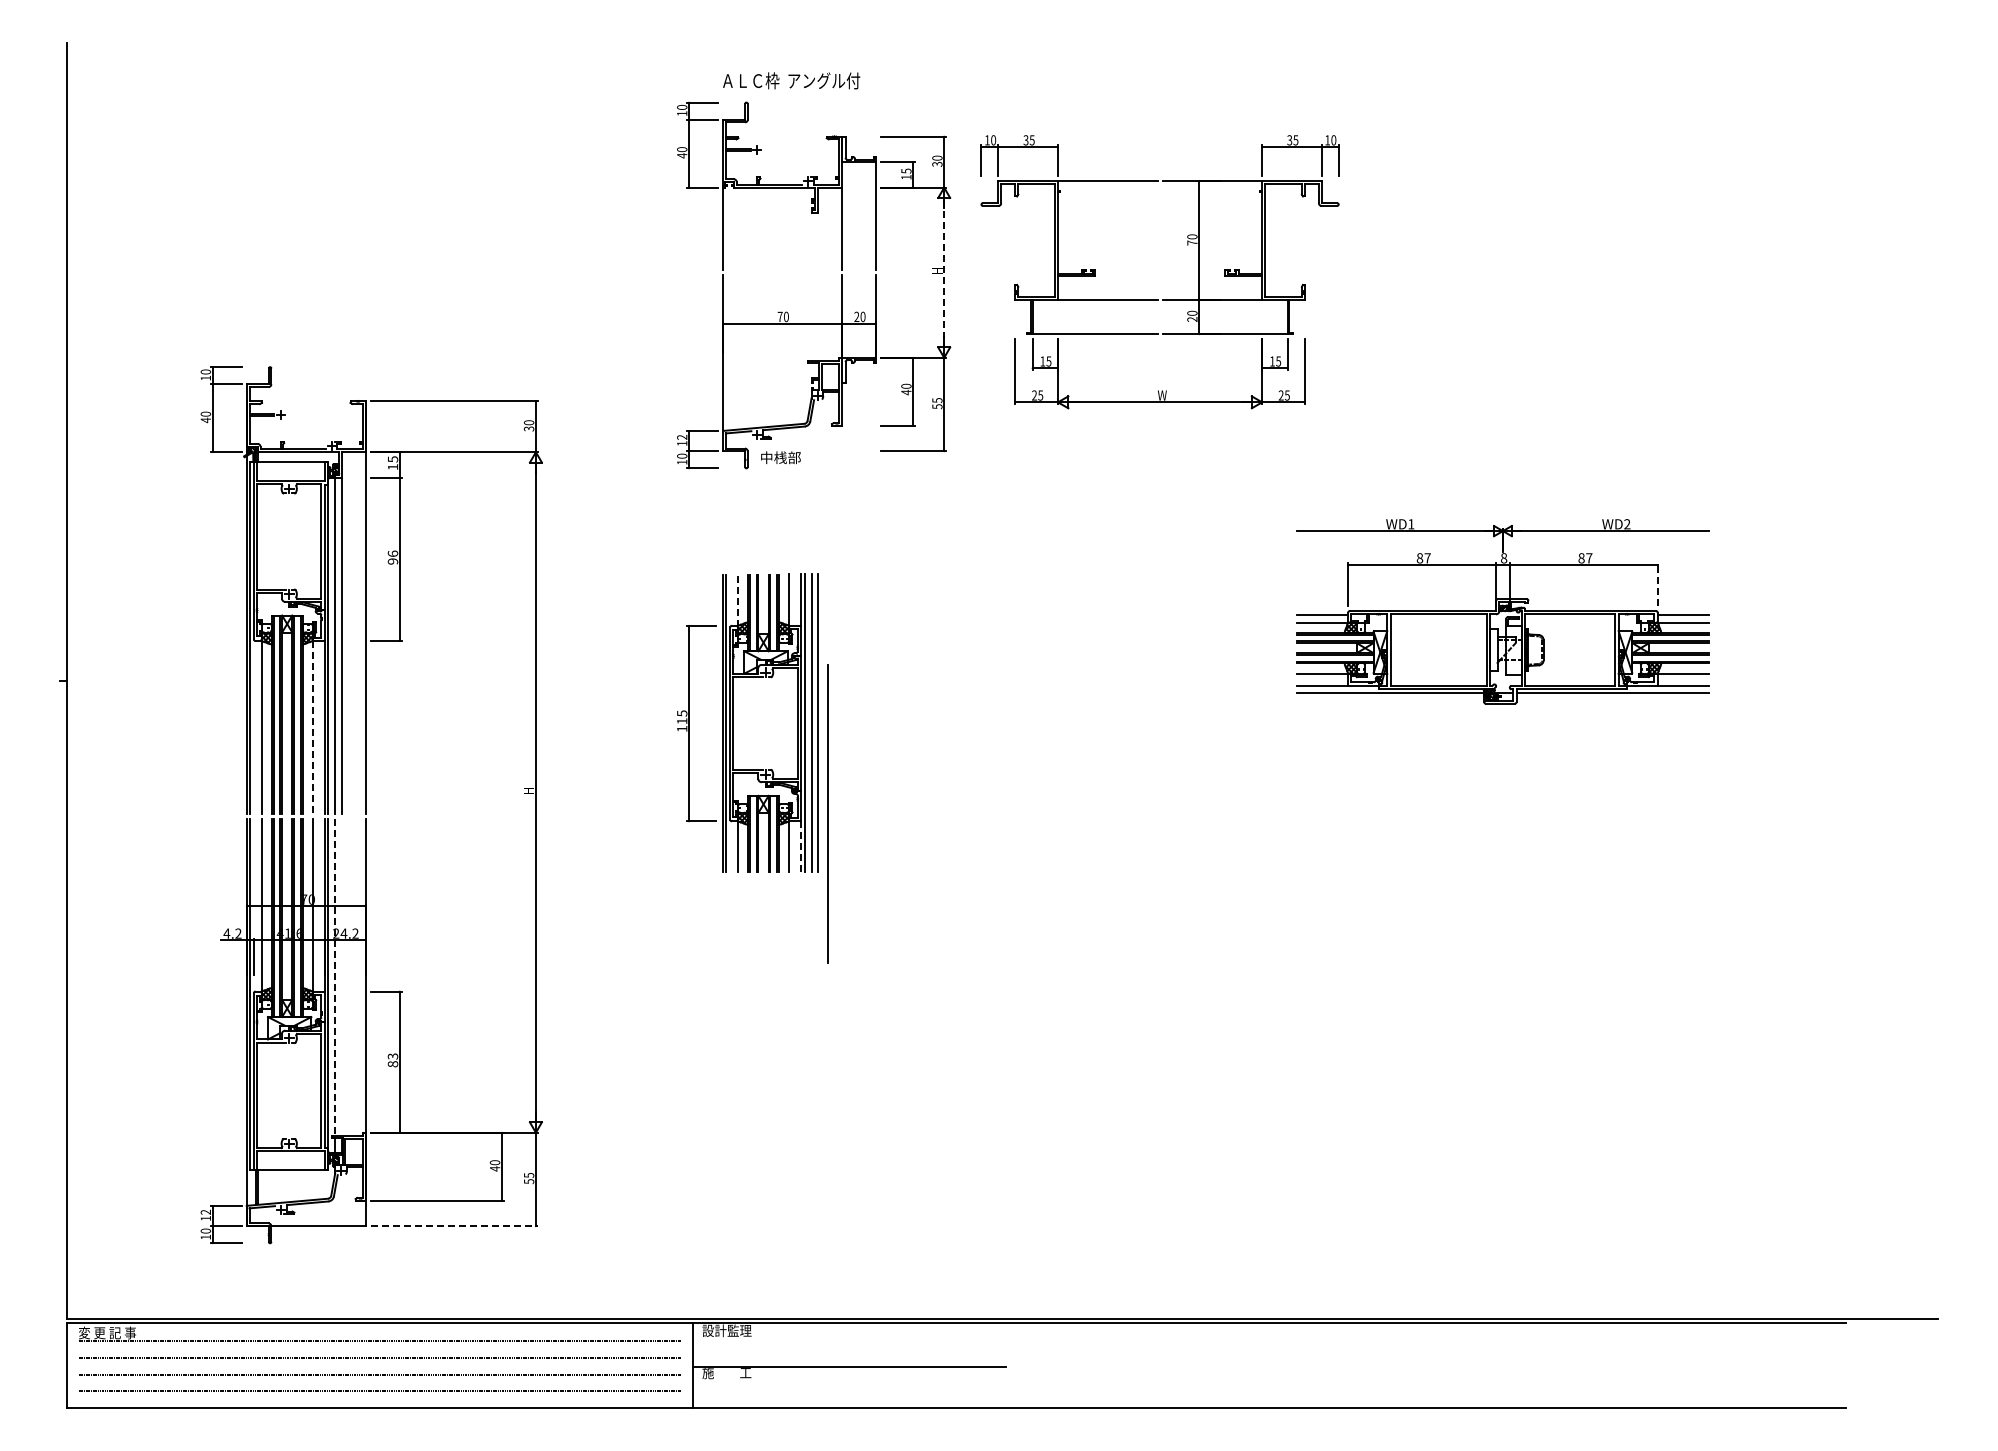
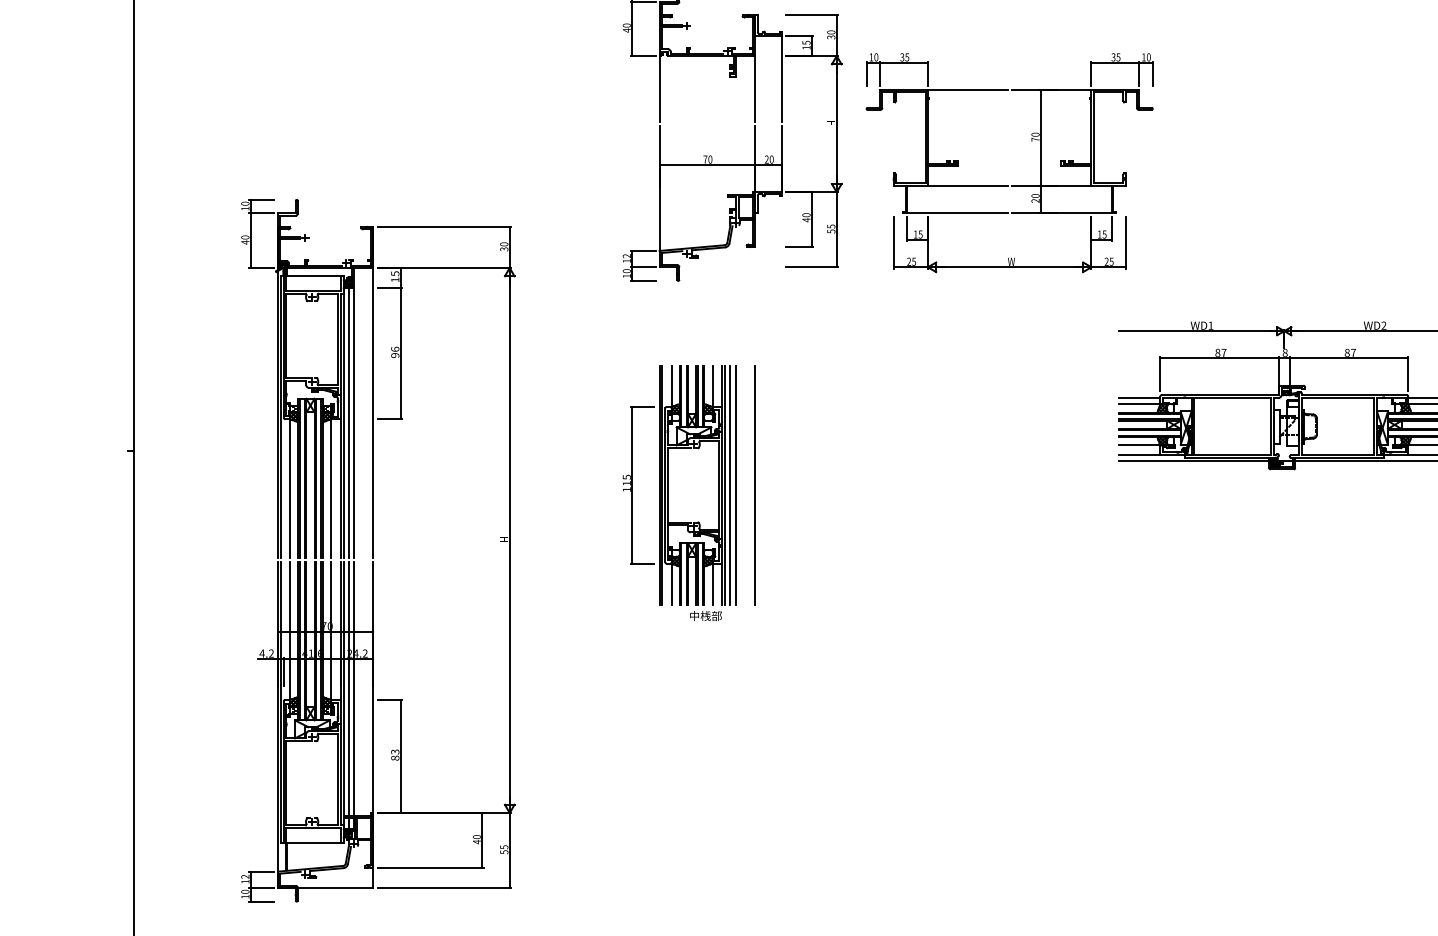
line: (944, 273) -> (837, 124), dashed -> solid
part: (1158, 299) -> (1008, 184), moved
text: (780, 457) -> (705, 615), moved
line: (1657, 584) -> (1408, 373), dashed -> solid
line: (738, 600) -> (671, 386), dashed -> solid
line: (312, 727) -> (330, 488), dashed -> solid
line: (827, 813) -> (754, 484), moved
line: (800, 846) -> (721, 583), dashed -> solid
line: (335, 977) -> (349, 688), dashed -> solid
line: (341, 977) -> (354, 688), added
line: (454, 1226) -> (444, 888), dashed -> solid

